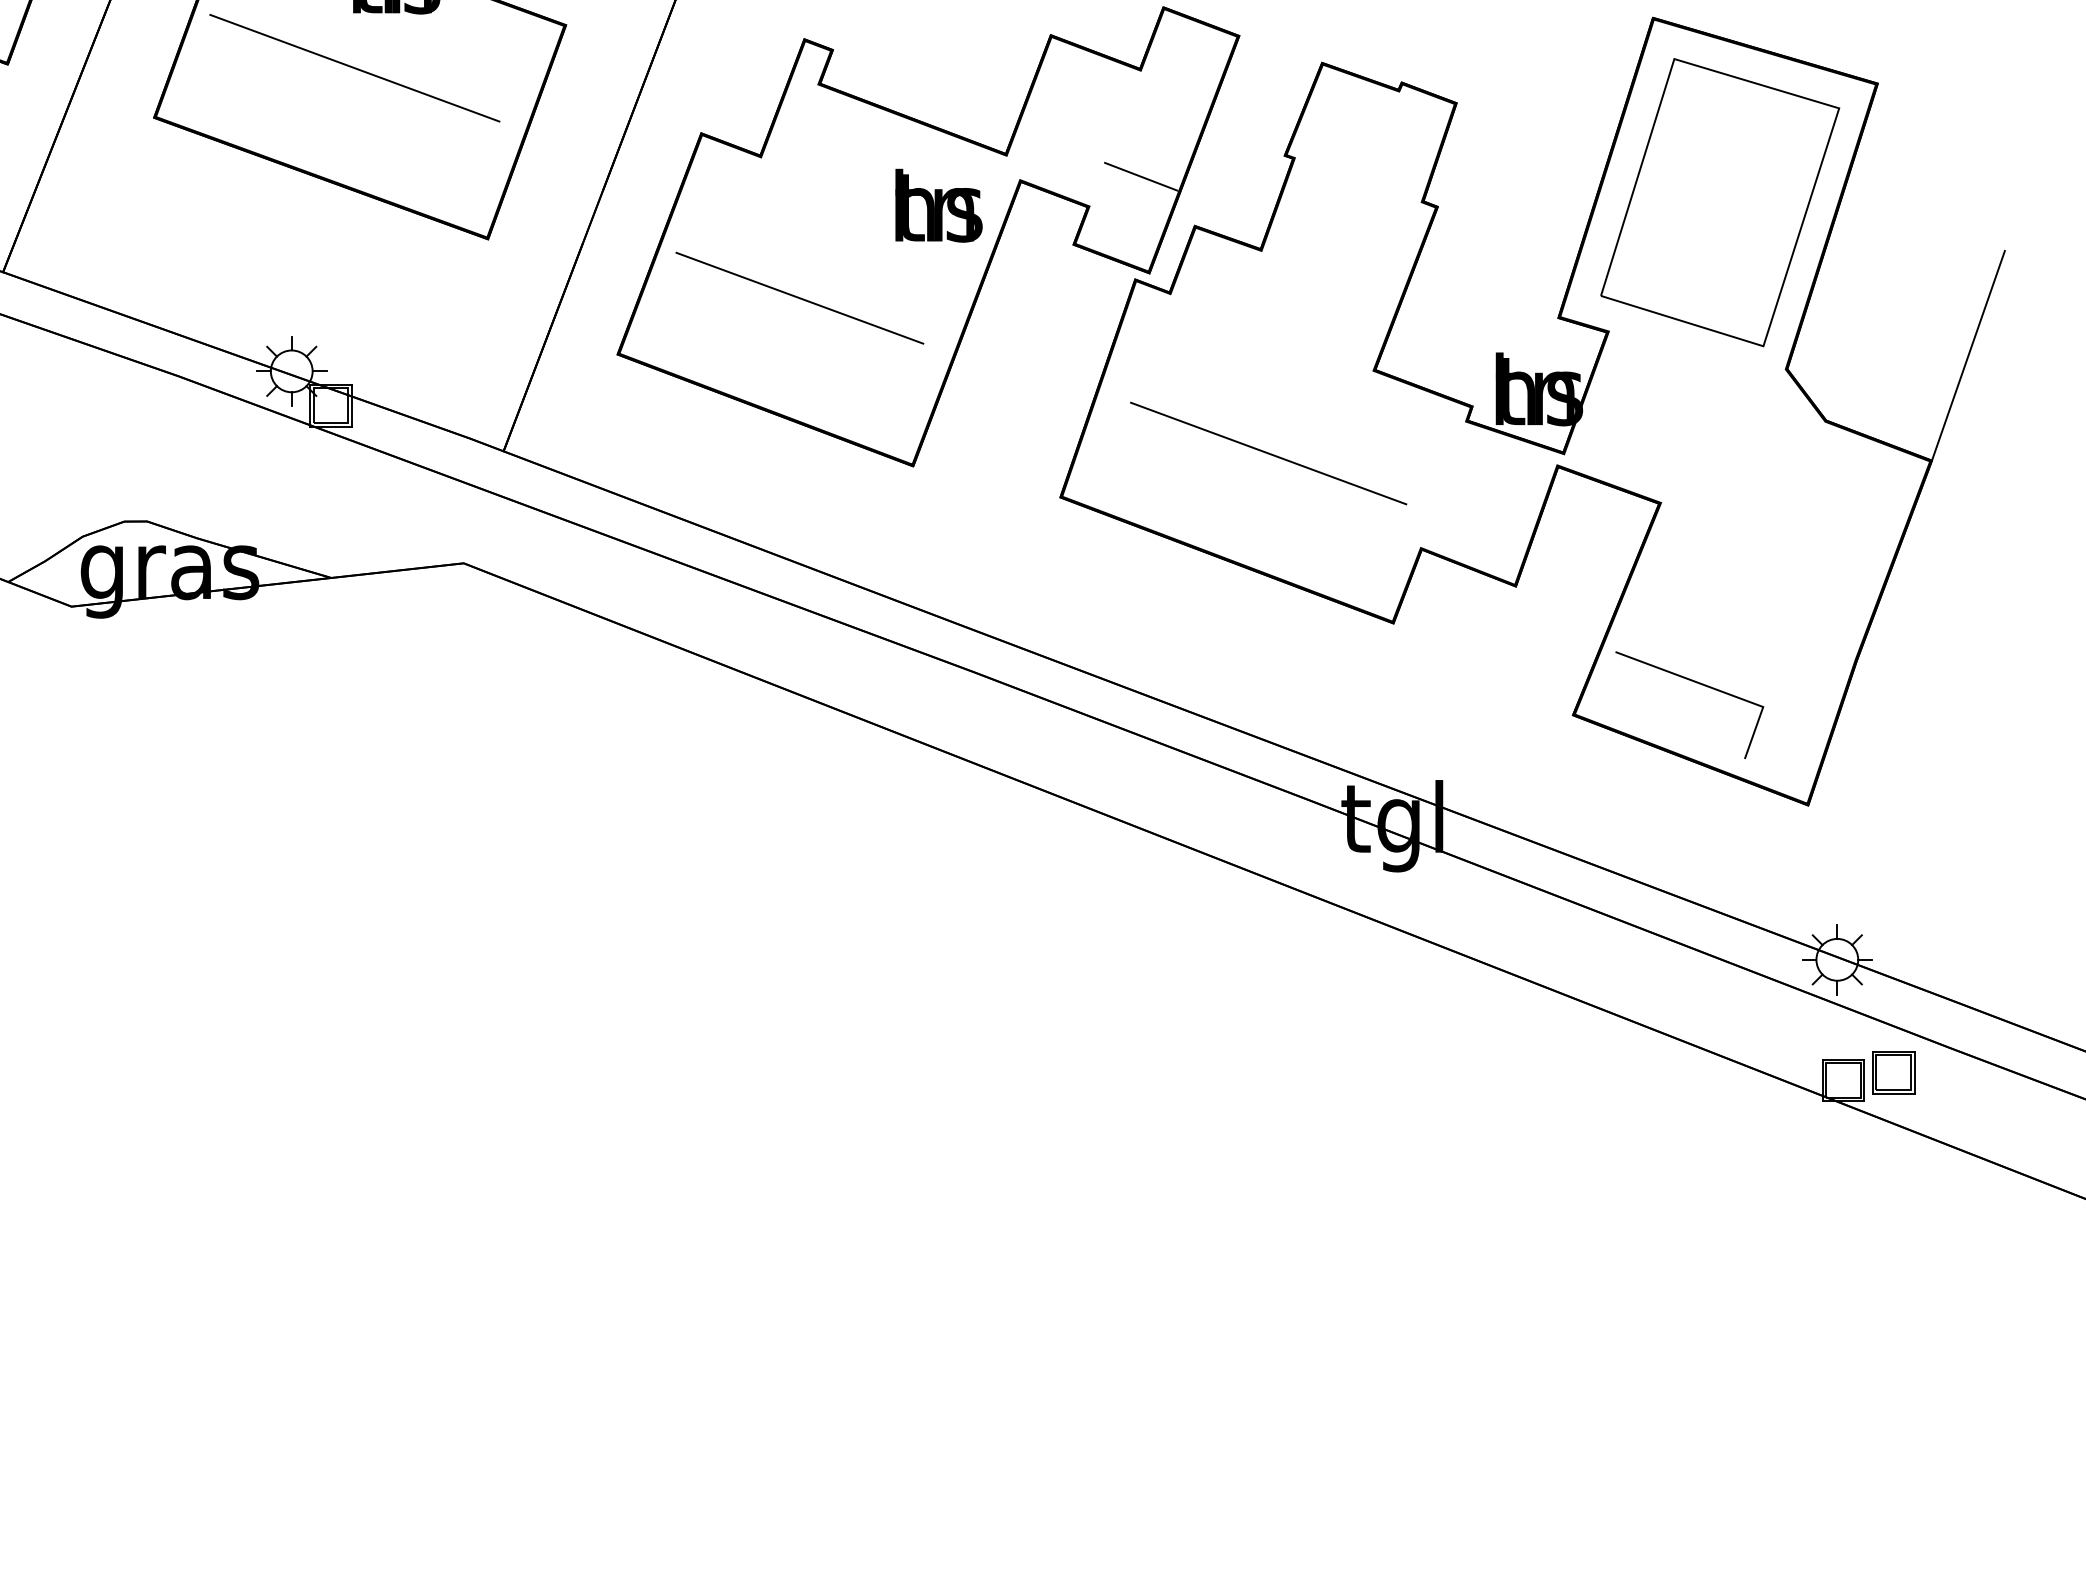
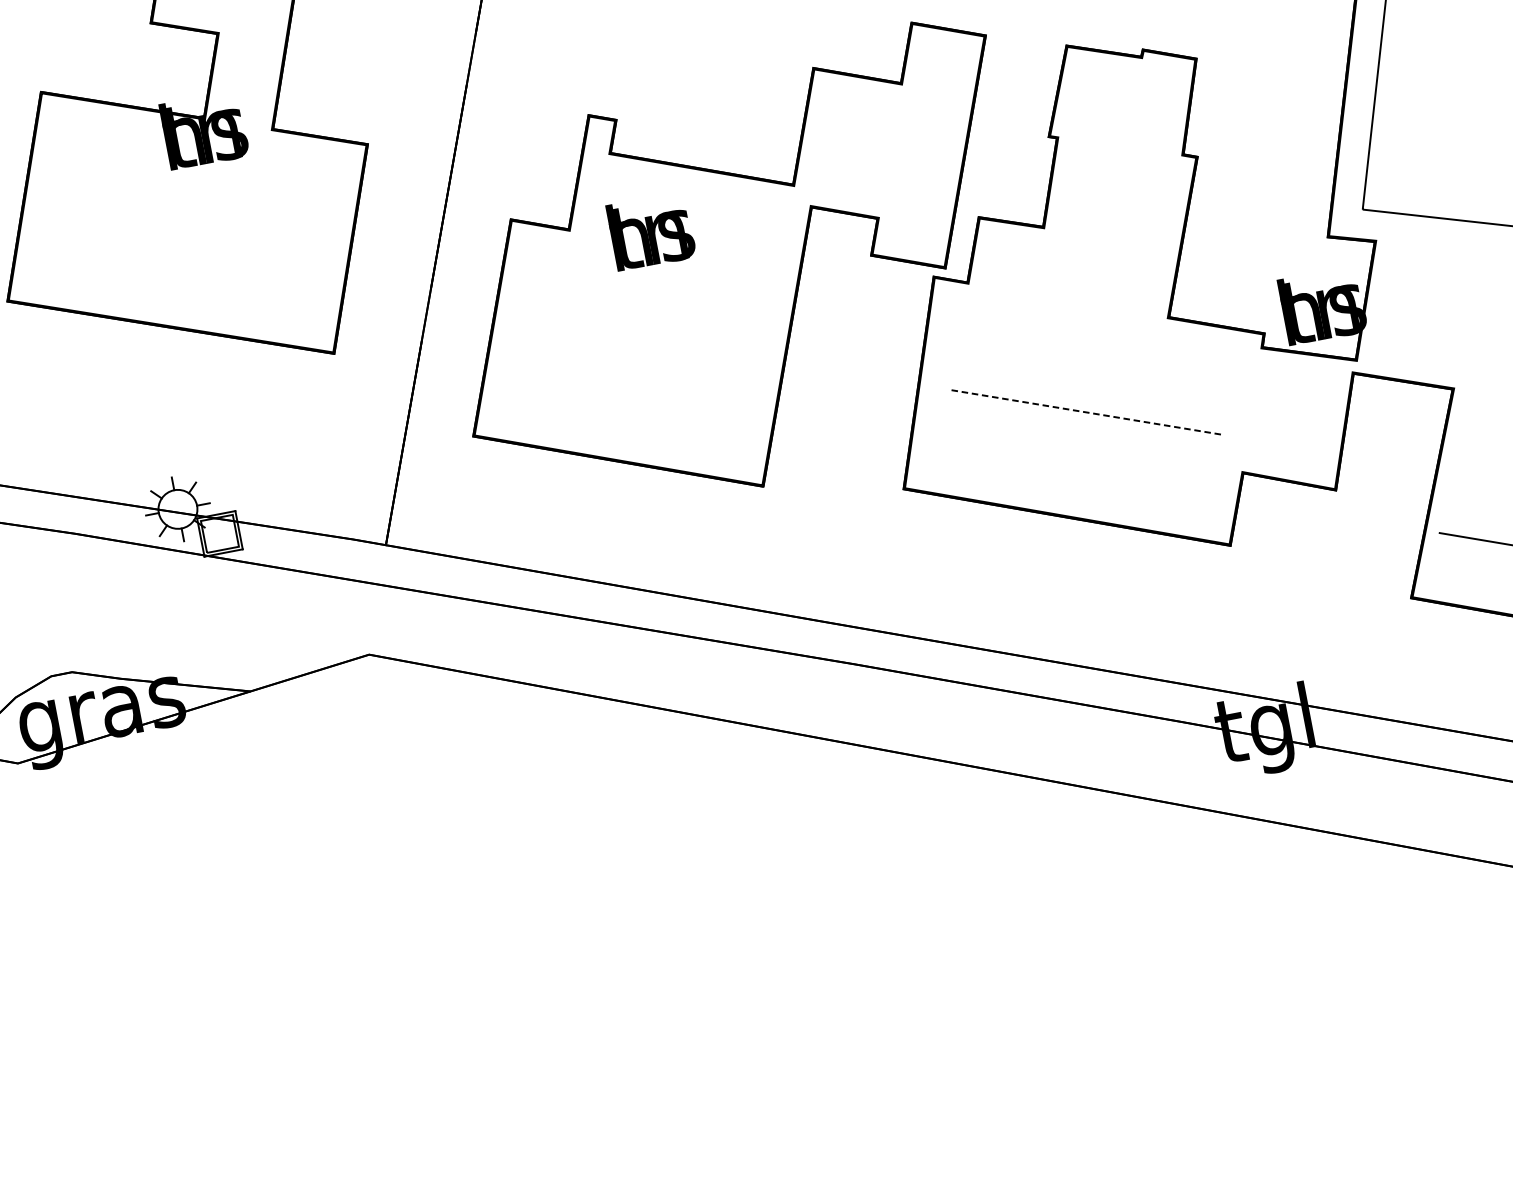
line: (354, 67) -> (181, 220), removed
line: (1141, 176) -> (921, 181), removed
text: (938, 205) -> (650, 231), moved
line: (799, 297) -> (629, 352), removed
line: (1268, 453) -> (1086, 412), solid -> dashed

